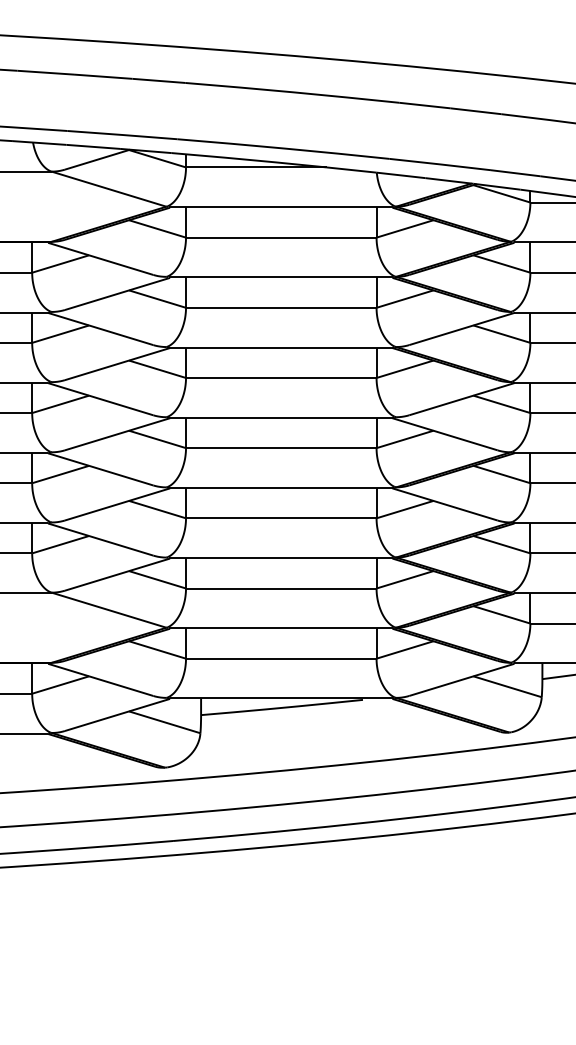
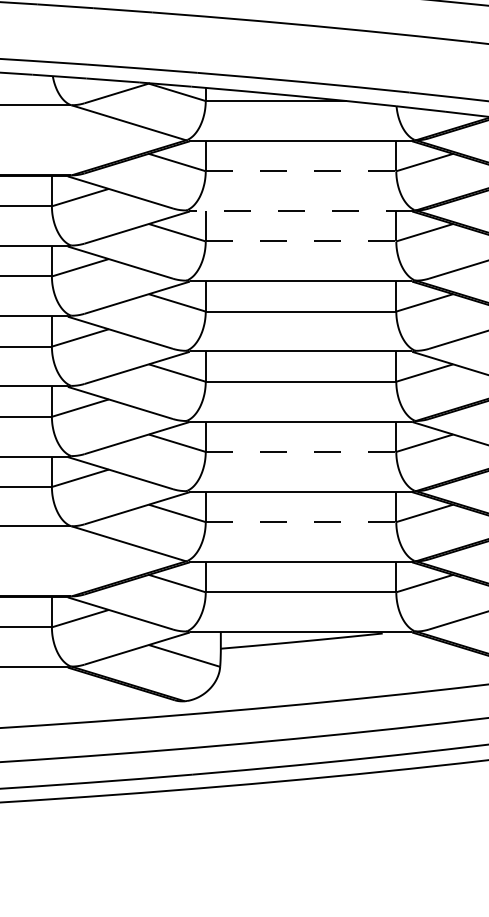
line: (281, 237) -> (301, 171), solid -> dashed
line: (281, 277) -> (301, 211), solid -> dashed
line: (281, 307) -> (301, 241), solid -> dashed
line: (281, 518) -> (301, 452), solid -> dashed
line: (281, 588) -> (301, 522), solid -> dashed

